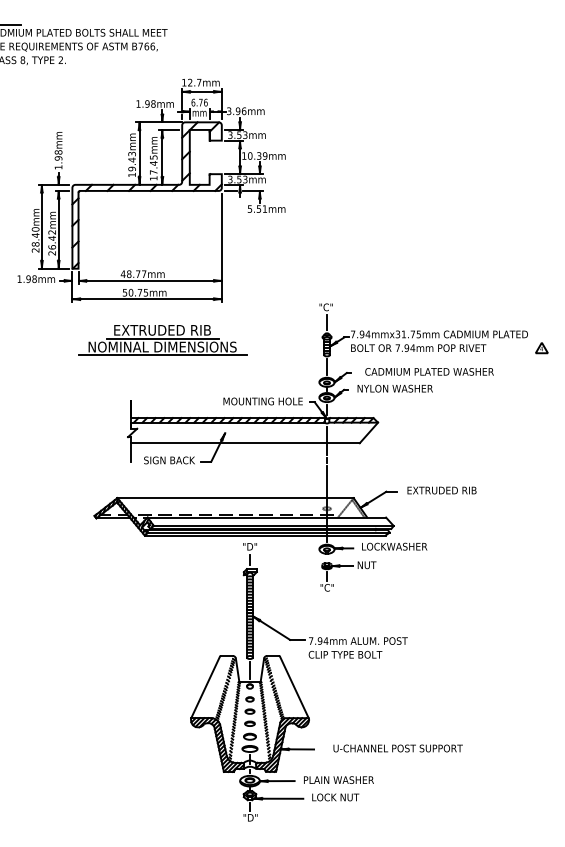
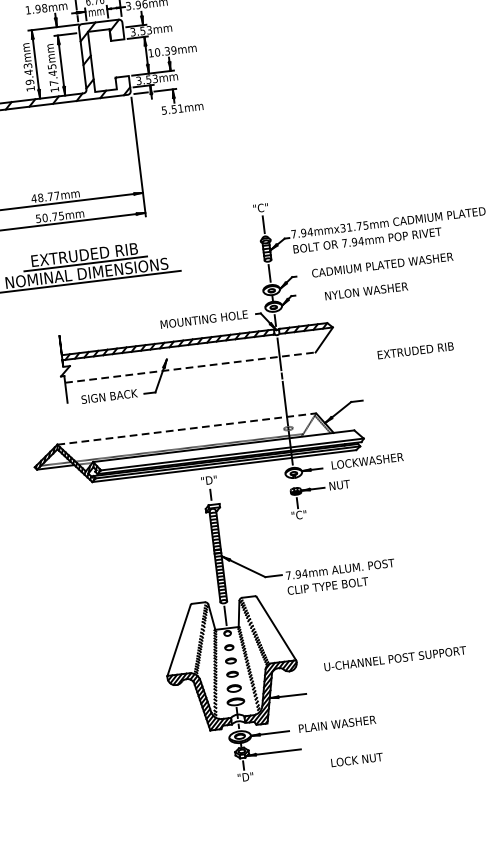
text: (394, 388) -> (365, 291), moved
line: (245, 443) -> (190, 367), solid -> dashed
text: (441, 490) -> (415, 350), moved
line: (236, 498) -> (187, 429), solid -> dashed
text: (397, 748) -> (394, 658), moved
text: (335, 797) -> (356, 760), moved

